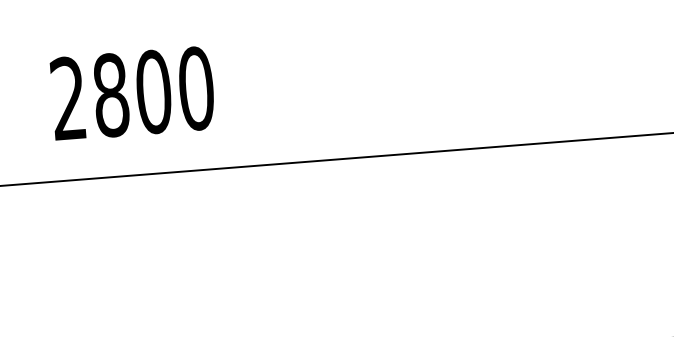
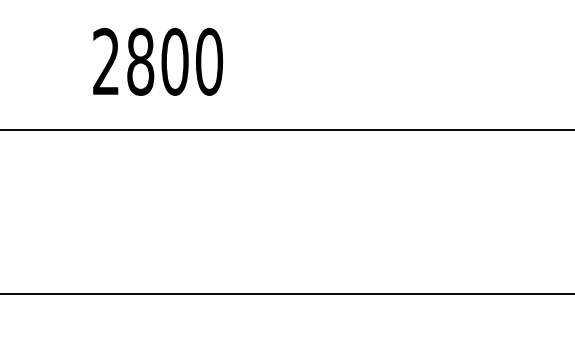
text: (133, 93) -> (158, 61), moved

